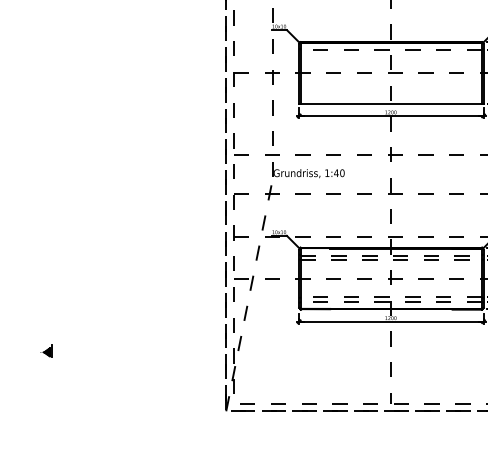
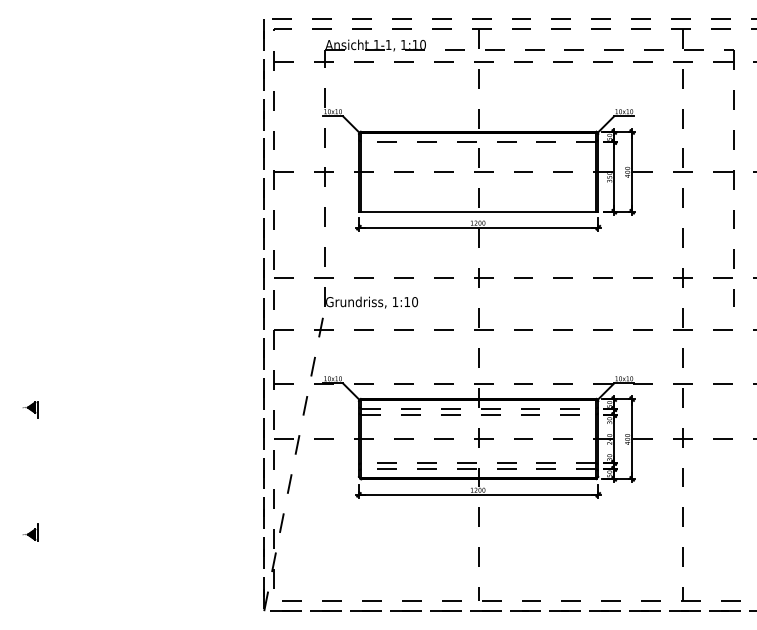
text: (336, 172) -> (407, 301), 1:40 -> 1:10
part: (46, 255) -> (30, 409), added

